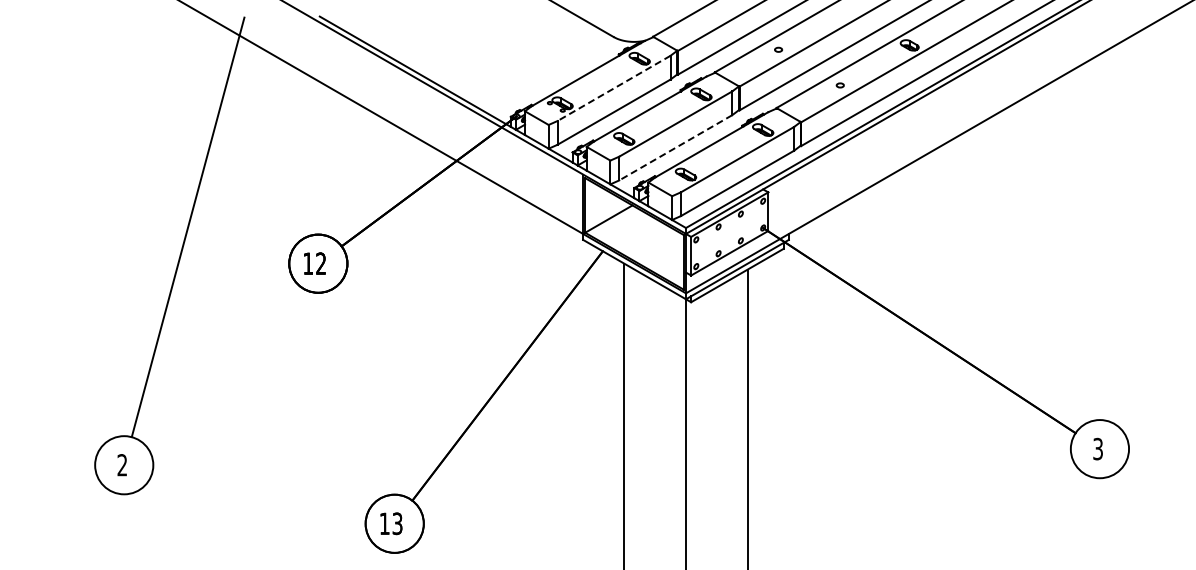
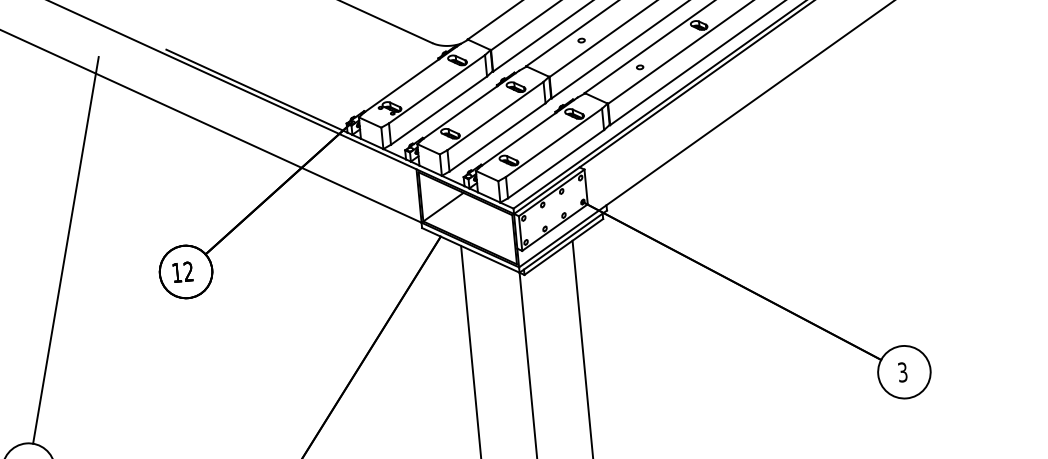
line: (613, 88) -> (436, 89), dashed -> solid
line: (675, 148) -> (497, 138), dashed -> solid

